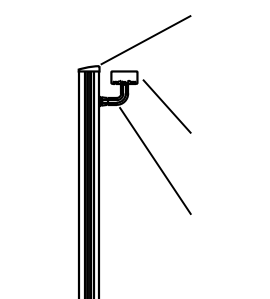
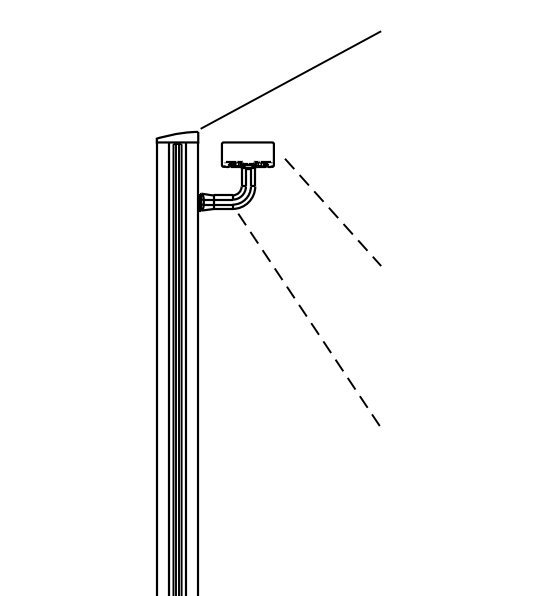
line: (167, 106) -> (333, 212), solid -> dashed
line: (155, 160) -> (309, 319), solid -> dashed

